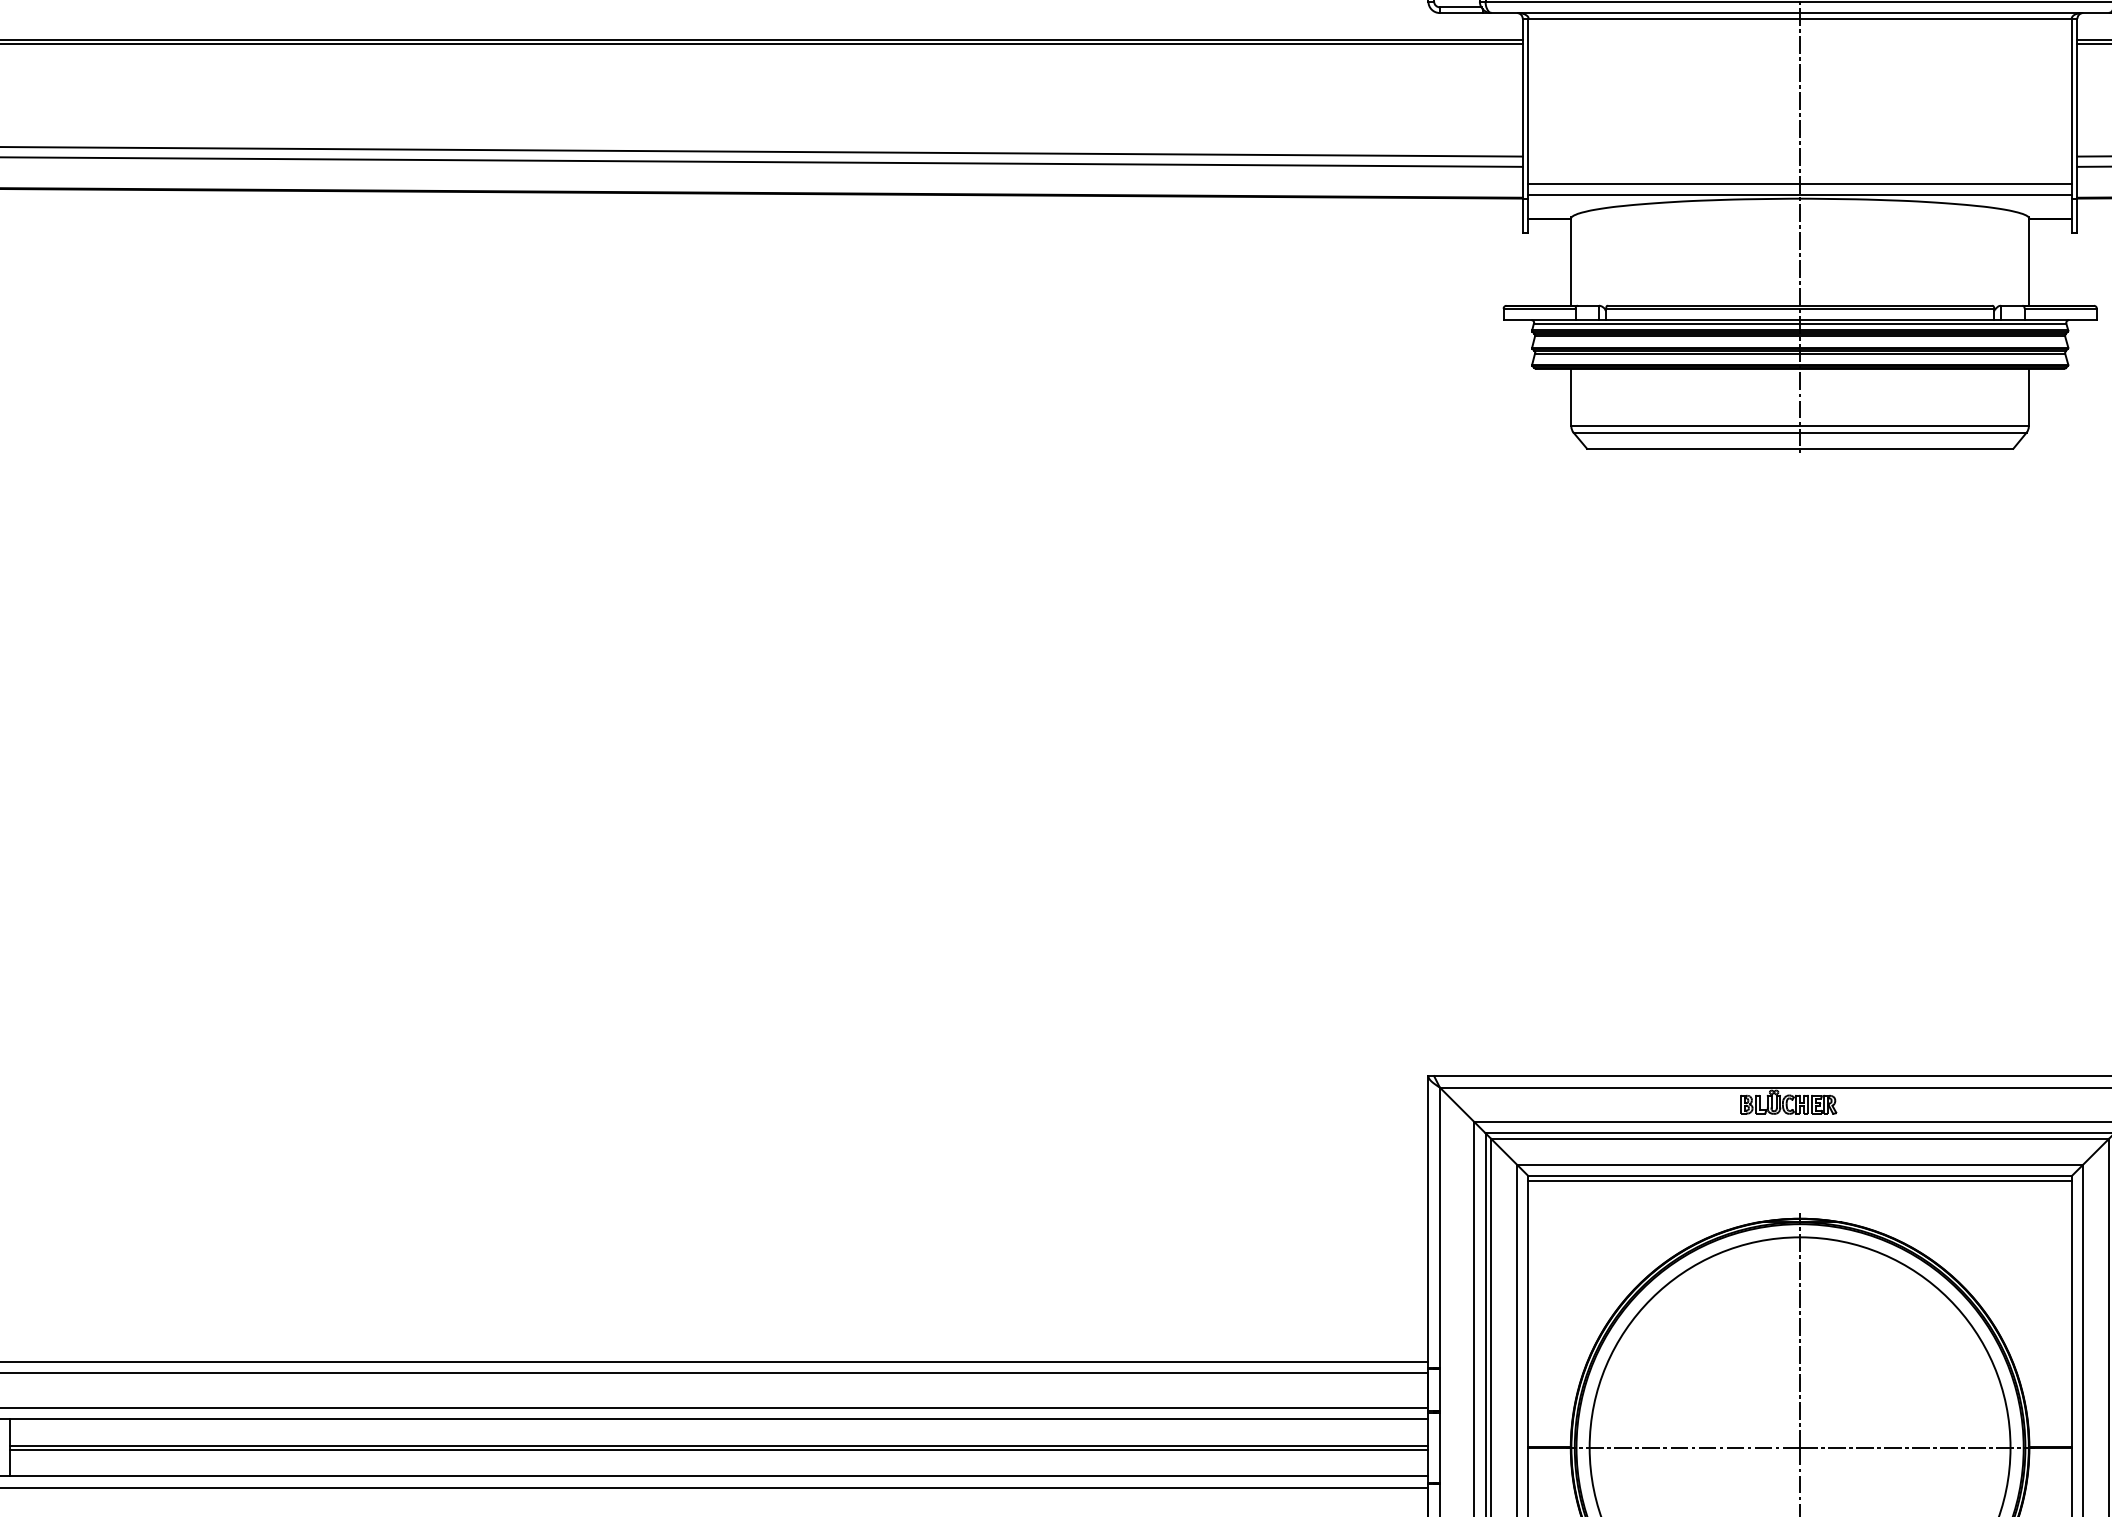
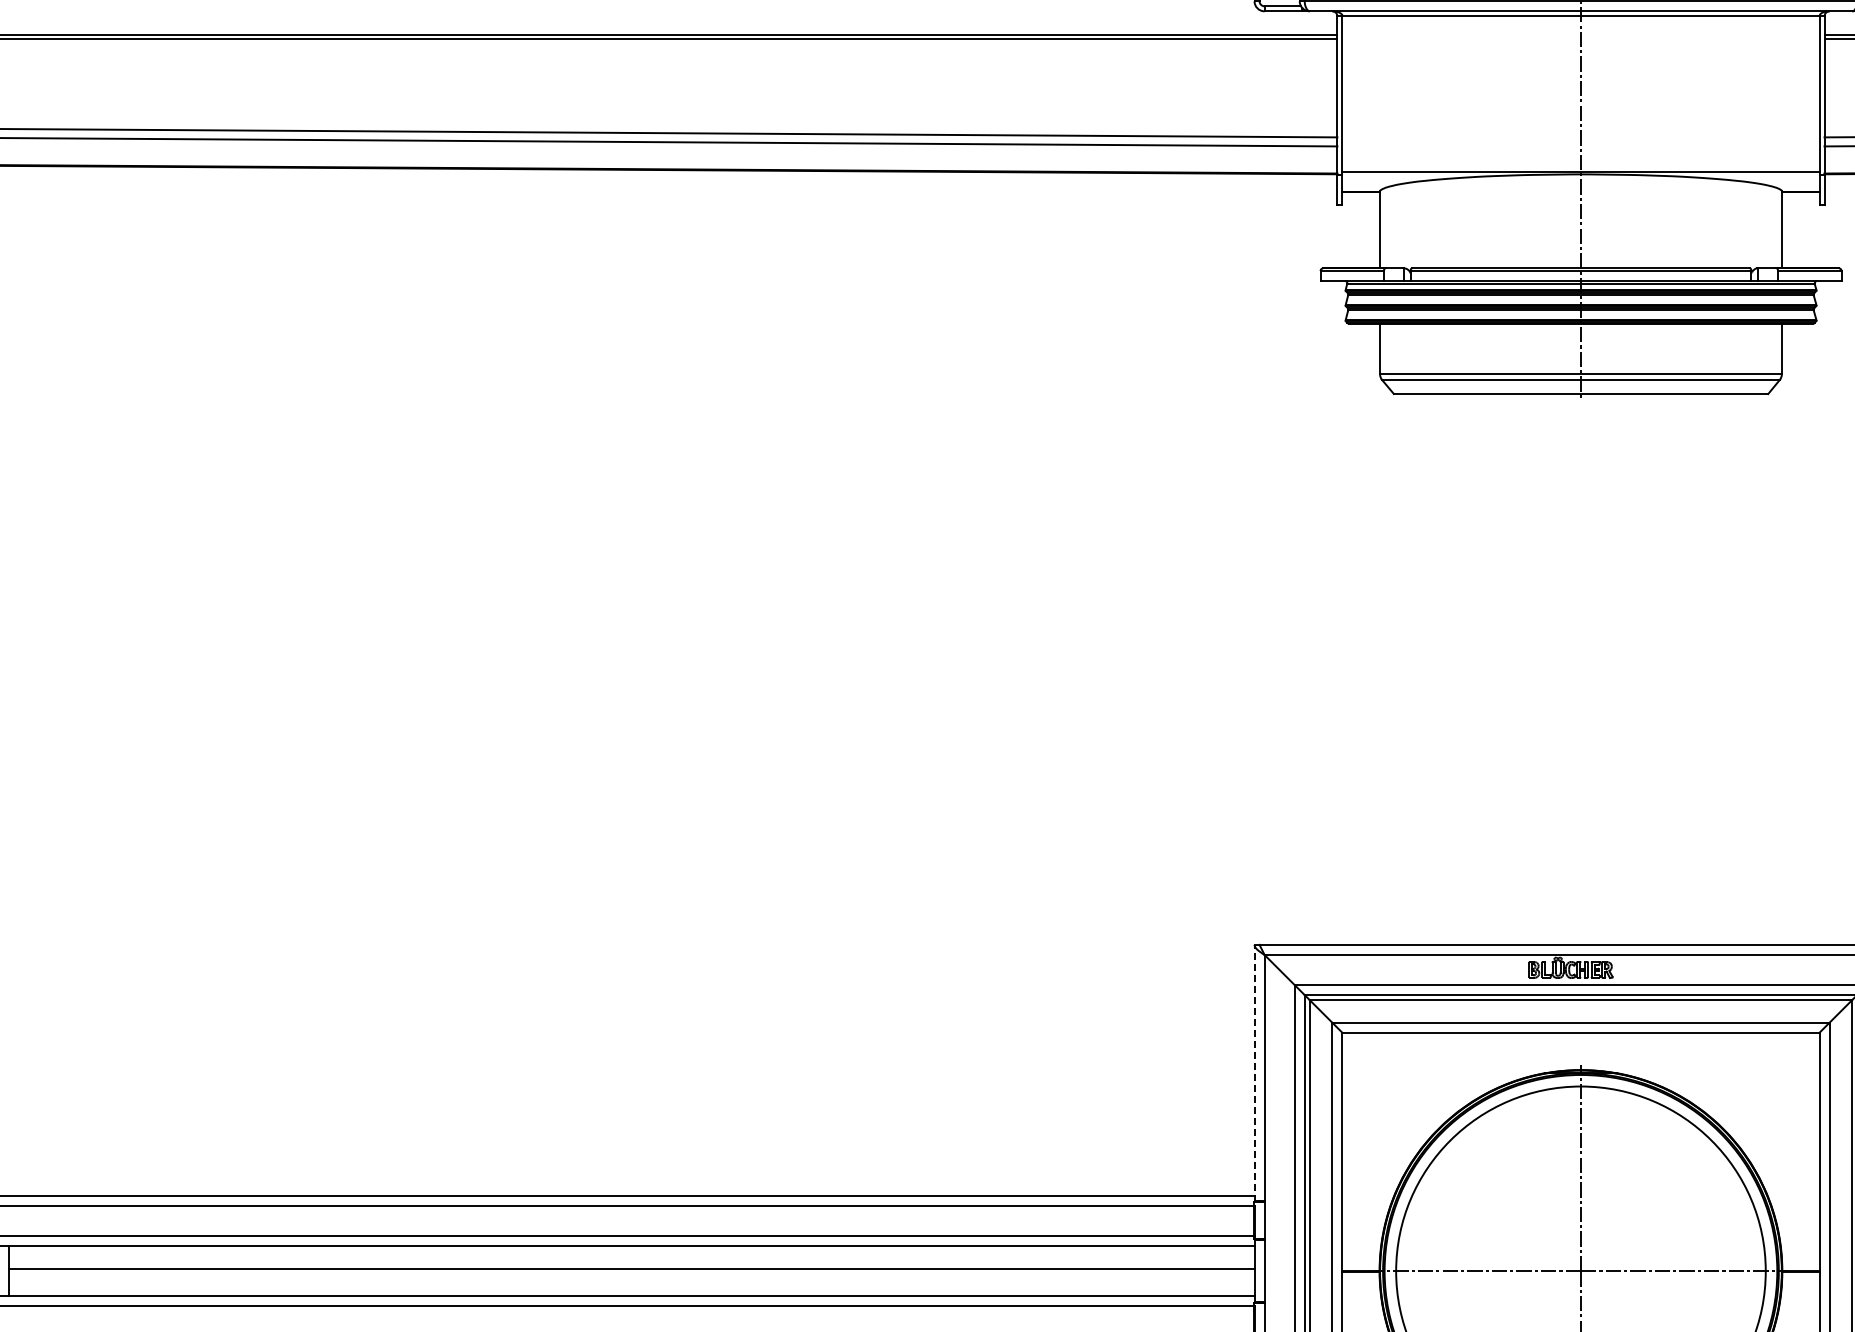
line: (1799, 184) -> (1580, 161), removed
line: (1799, 1181) -> (1580, 1037), removed
line: (1428, 1222) -> (1254, 1073), solid -> dashed
line: (718, 1450) -> (631, 1273), removed

